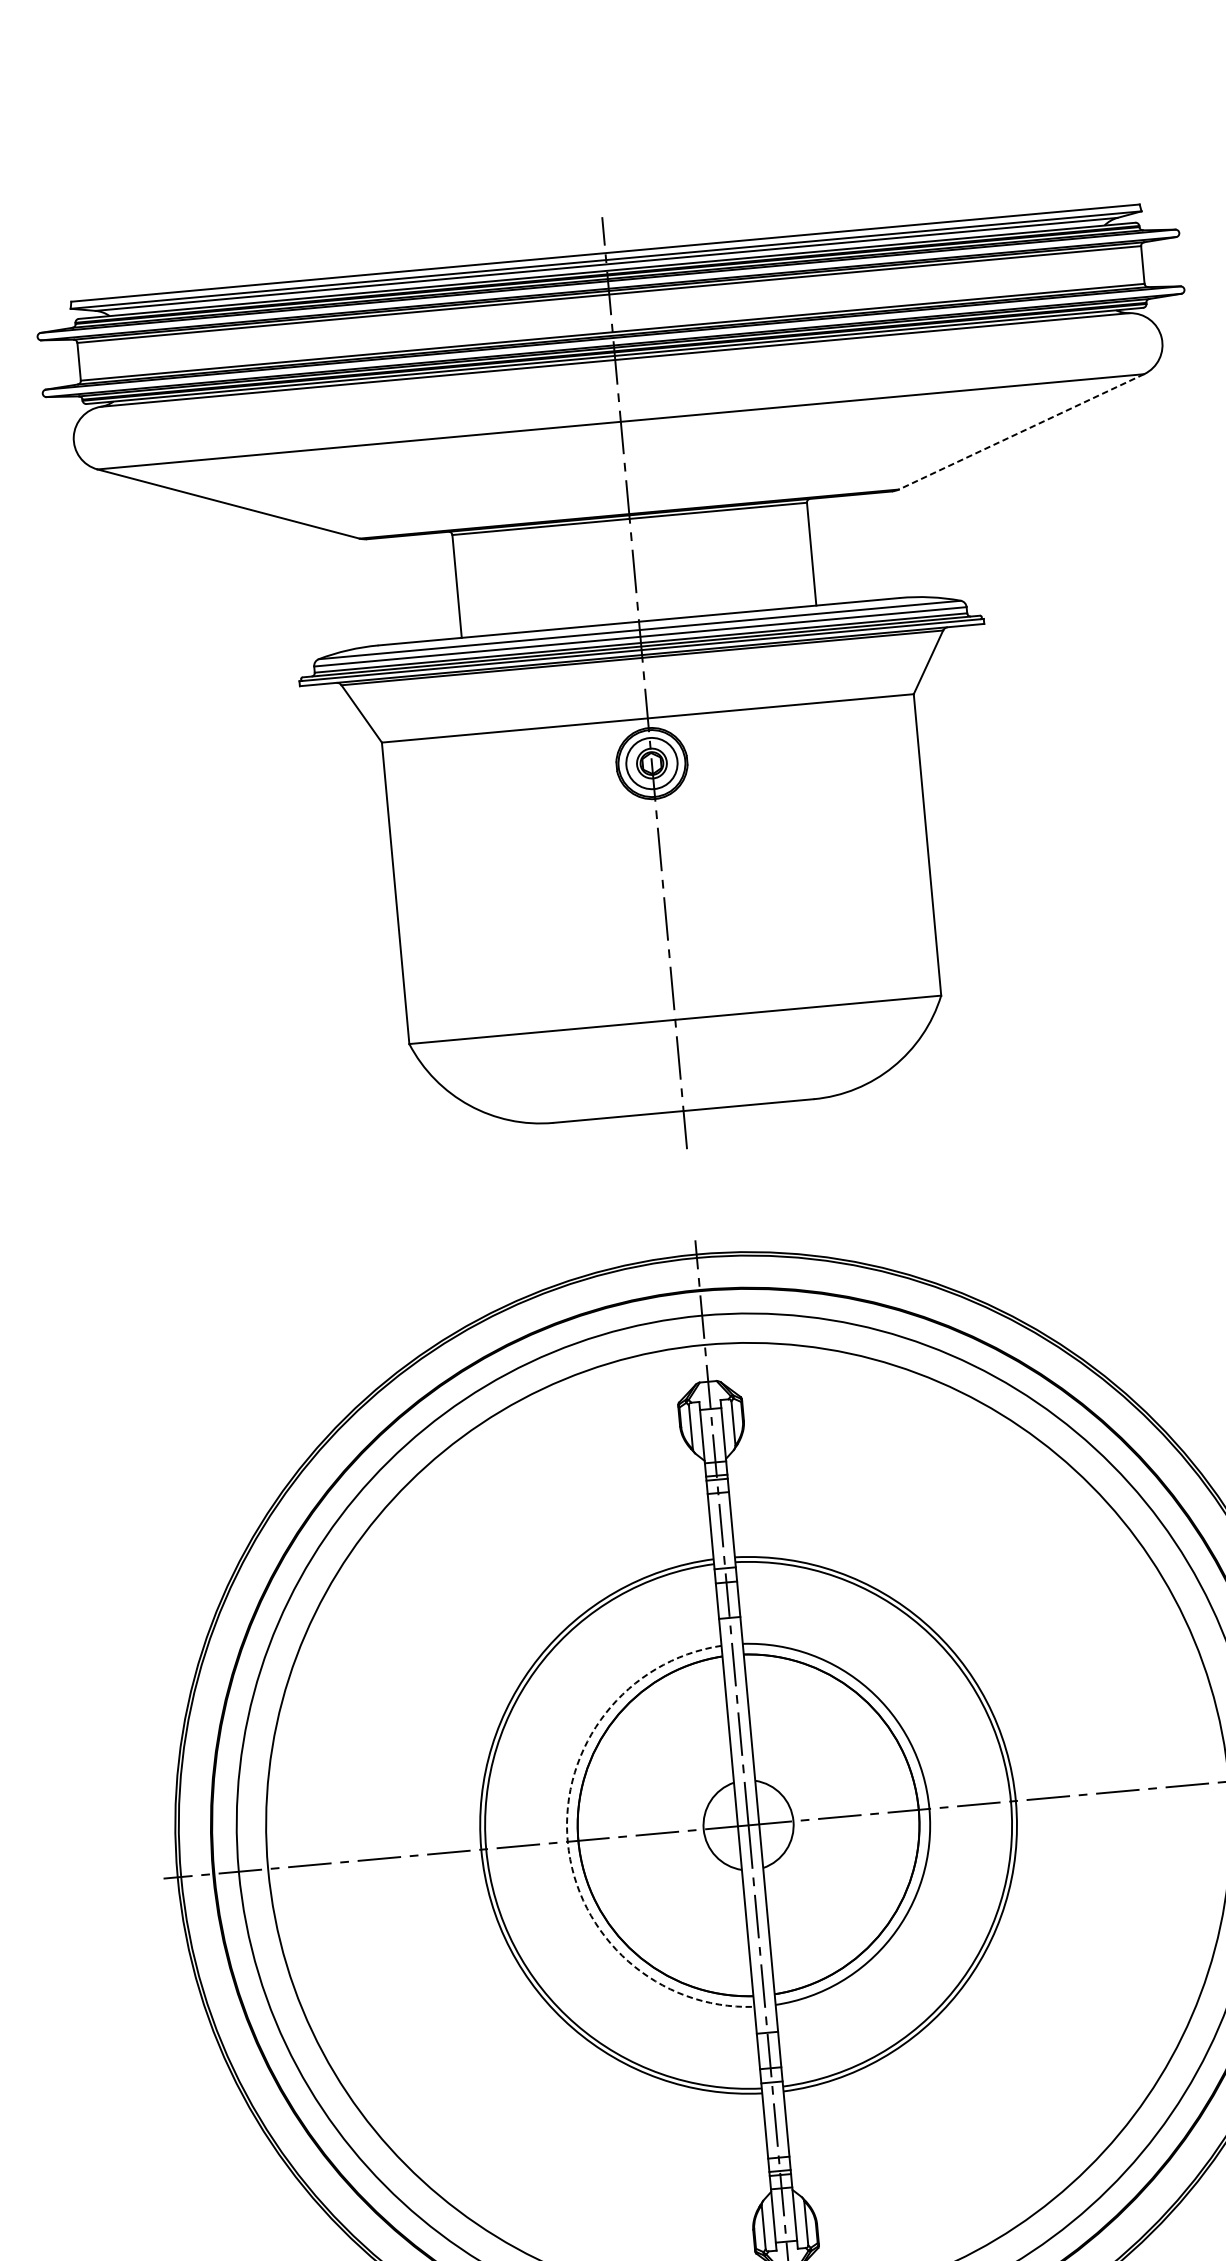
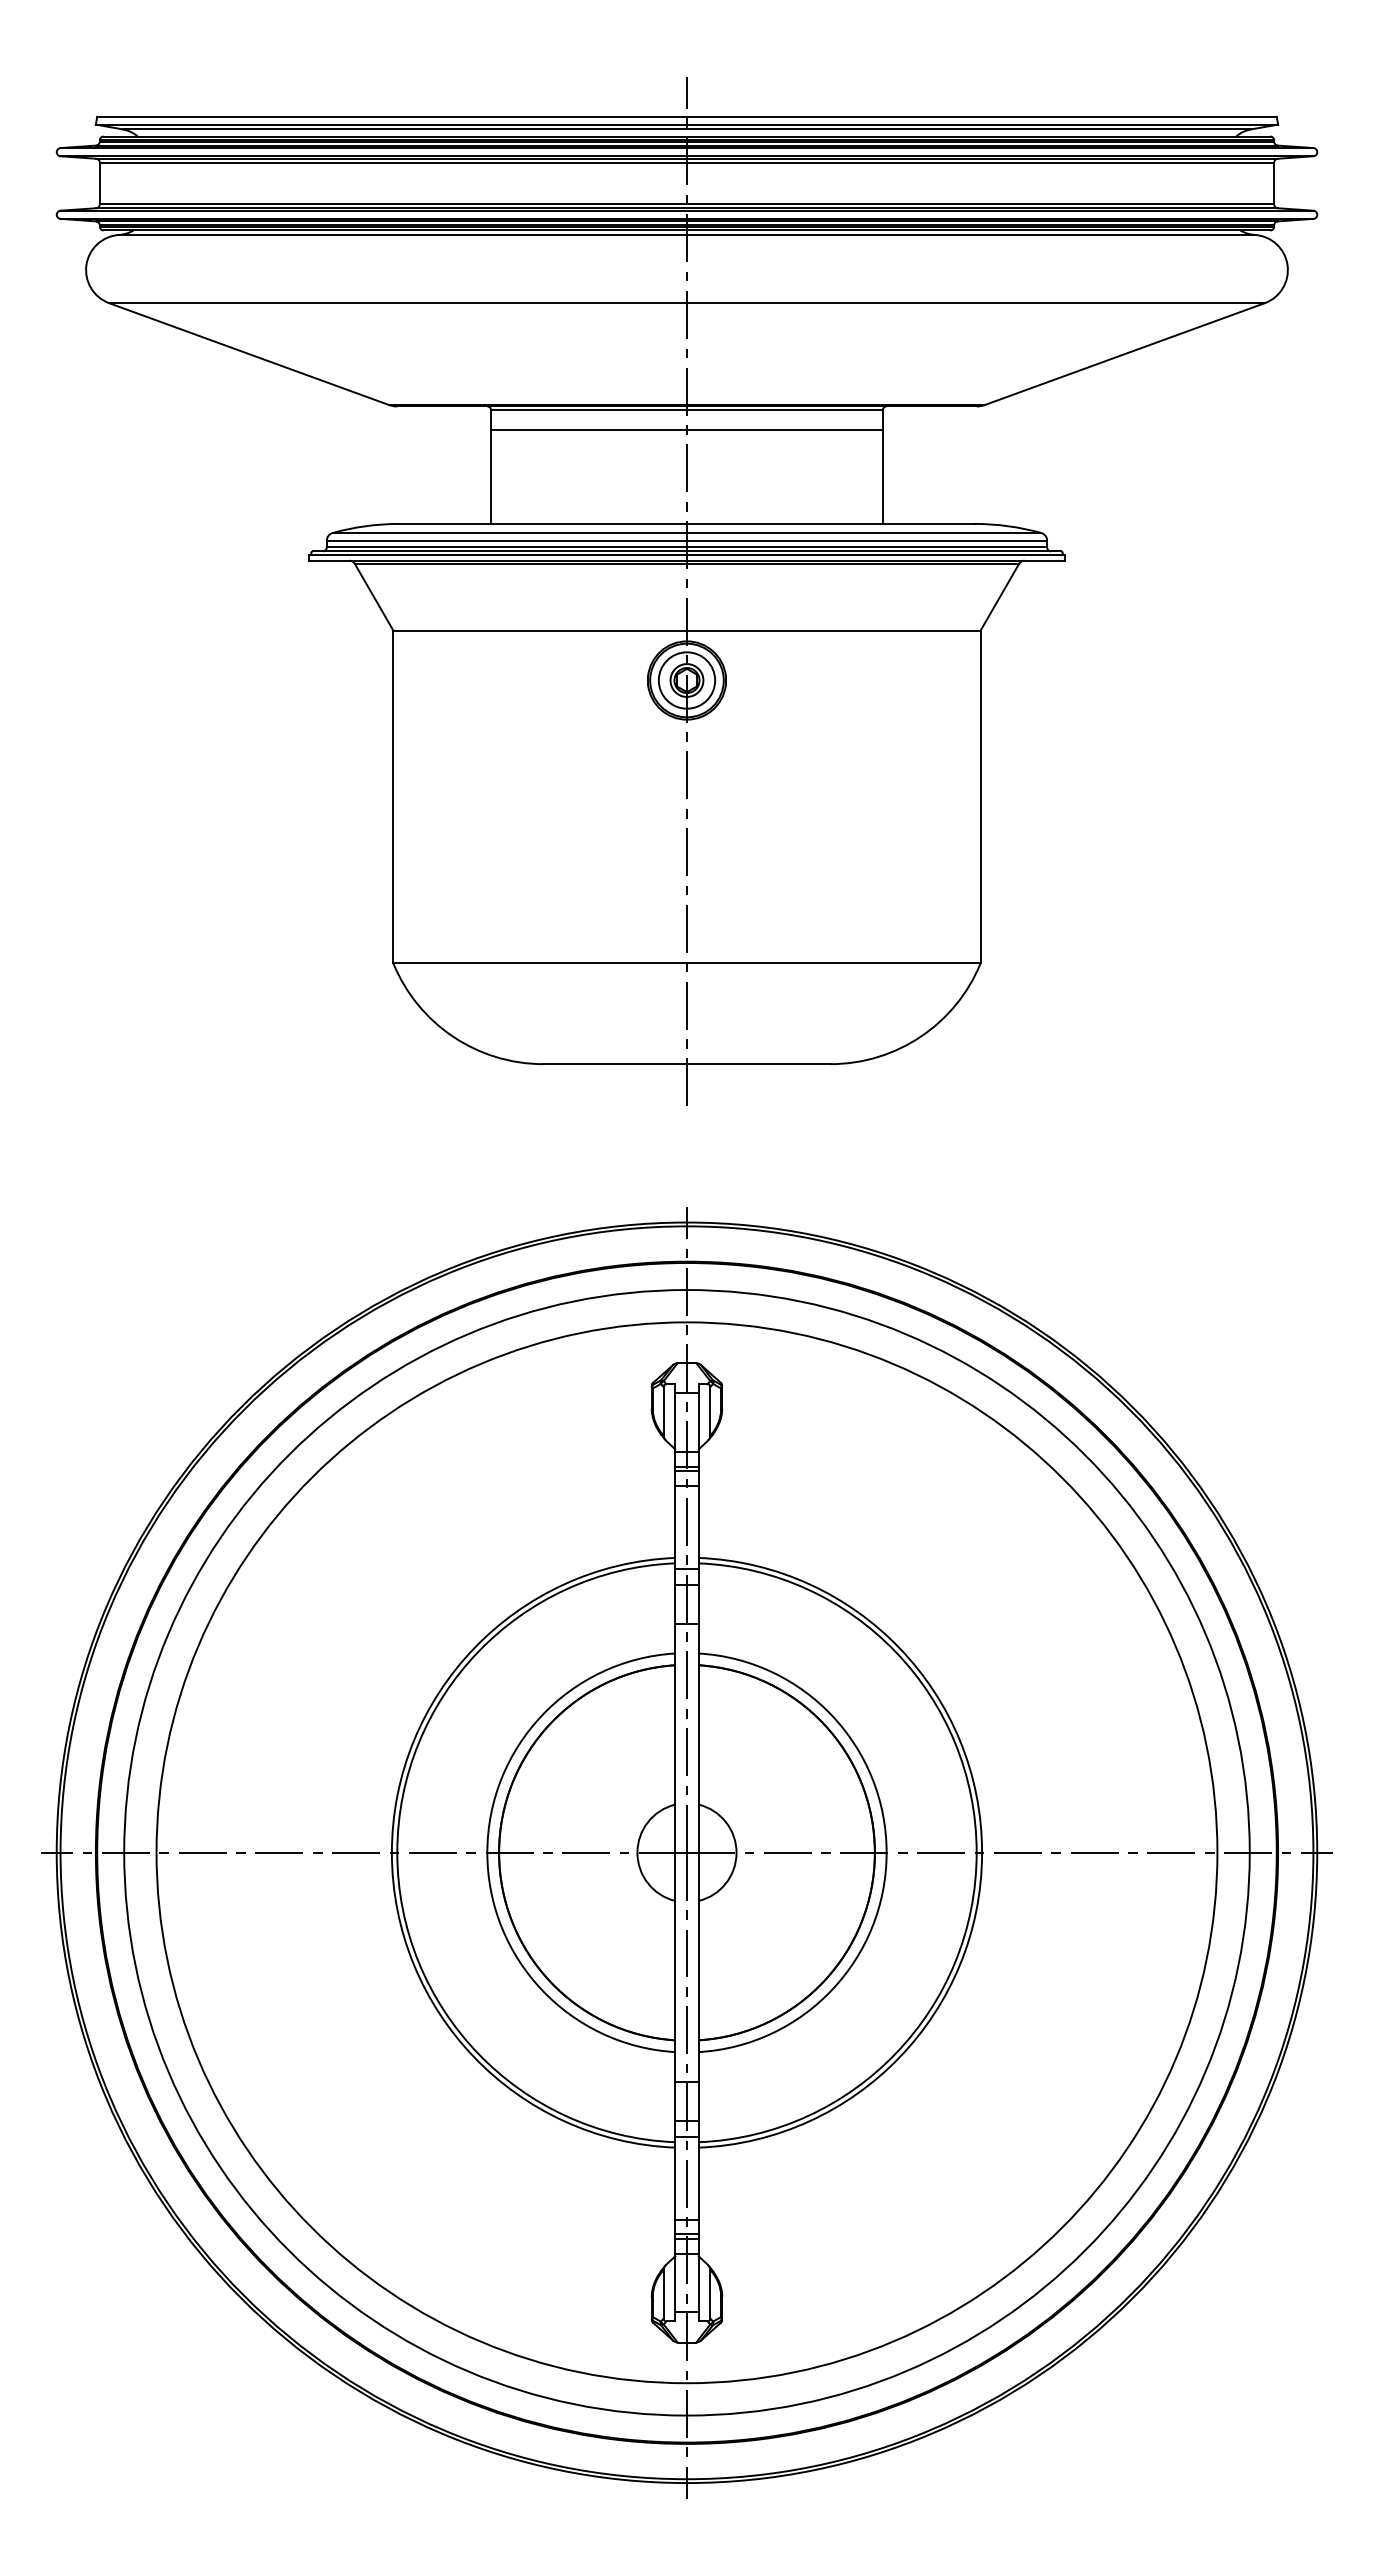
line: (1021, 432) -> (1124, 354), dashed -> solid
line: (630, 536) -> (686, 429), added
arc: (567, 1841) -> (487, 1852), dashed -> solid

